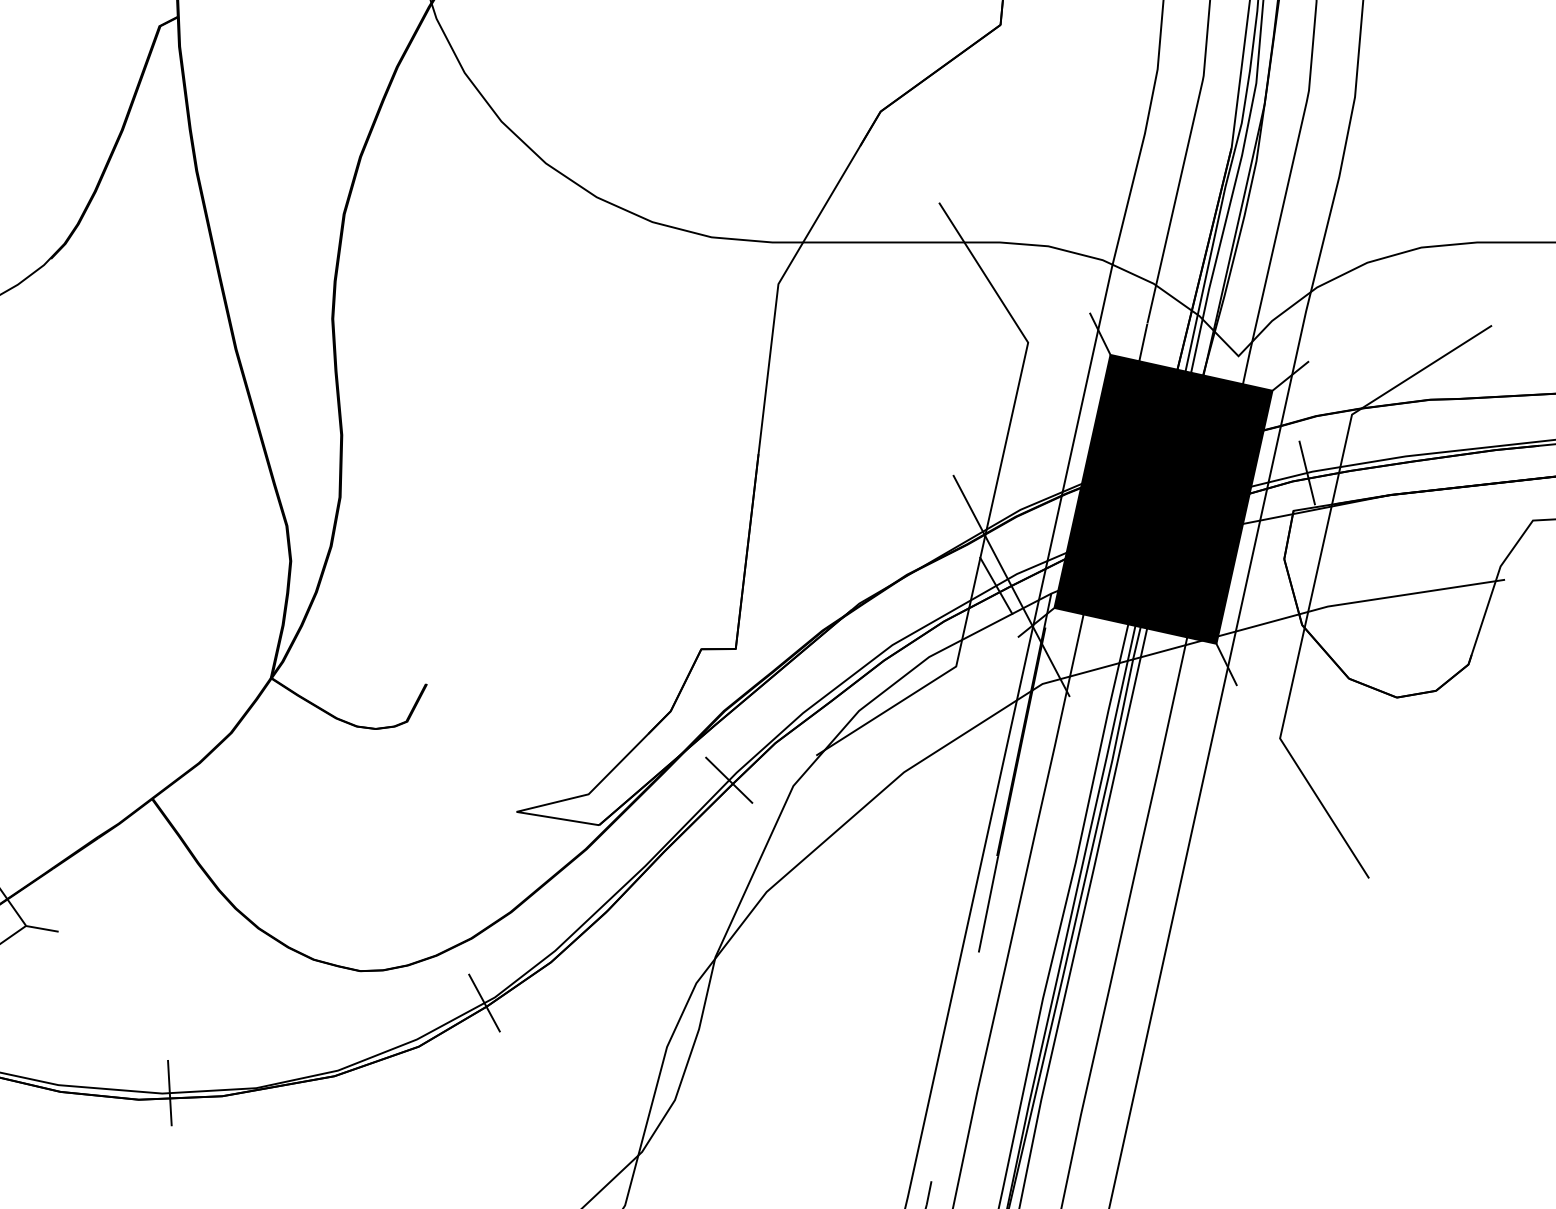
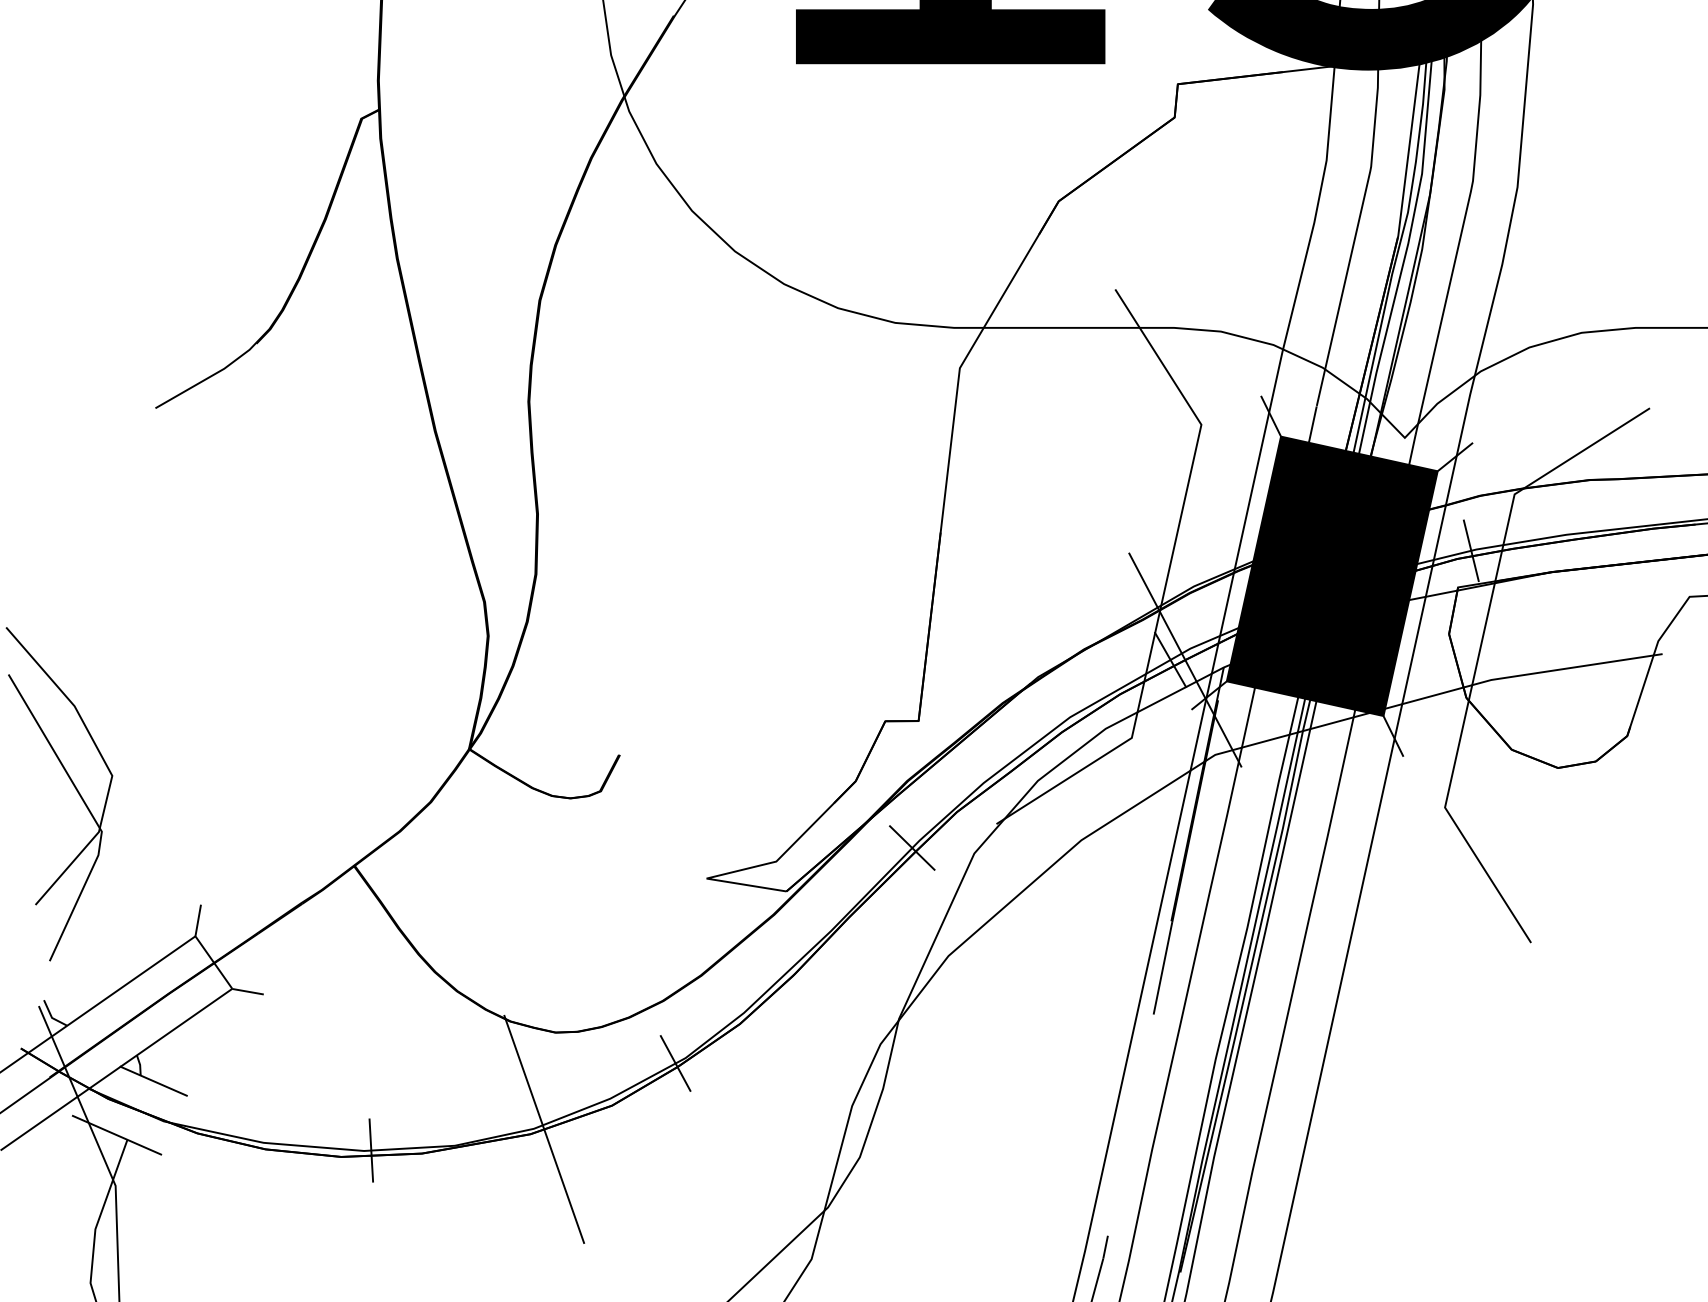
line: (348, 1070) -> (544, 1128), added

